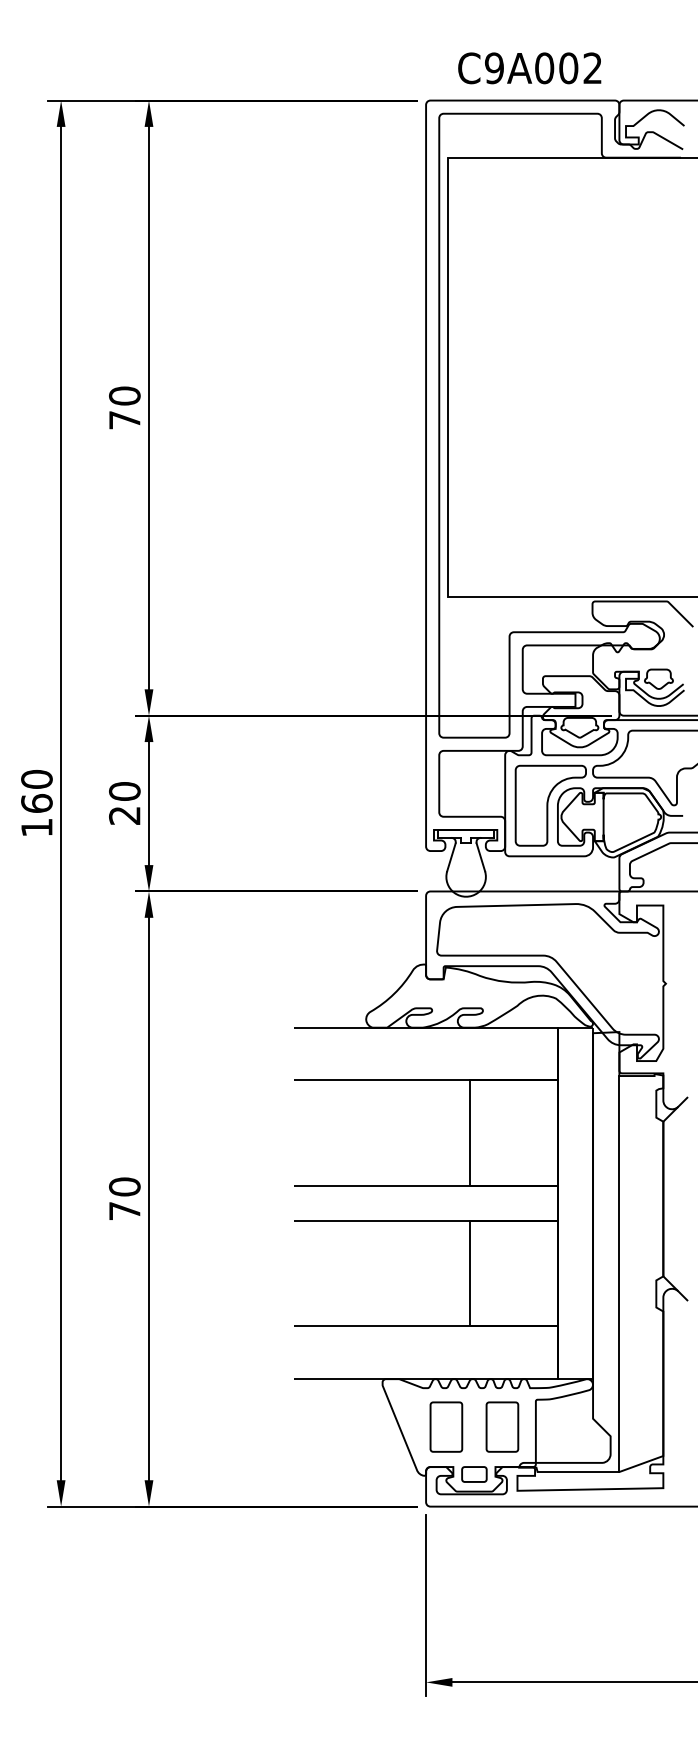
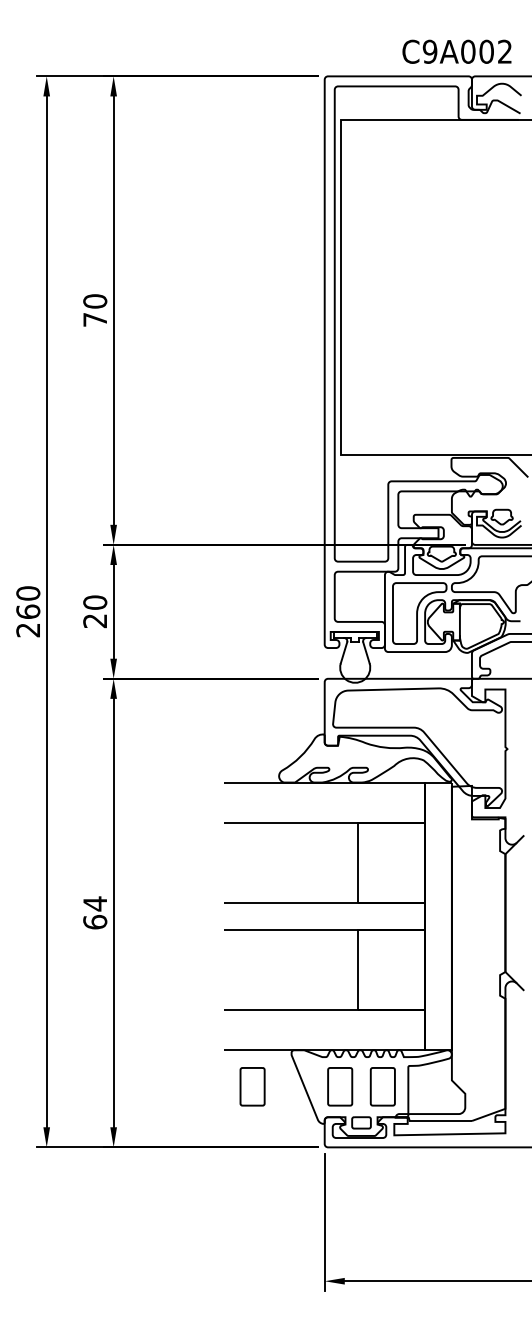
text: (529, 68) -> (456, 51), moved
text: (36, 827) -> (27, 630), 160 -> 260
text: (124, 1198) -> (94, 912), 70 -> 64
line: (619, 1274) -> (472, 970), removed
part: (331, 1426) -> (252, 1086), added

